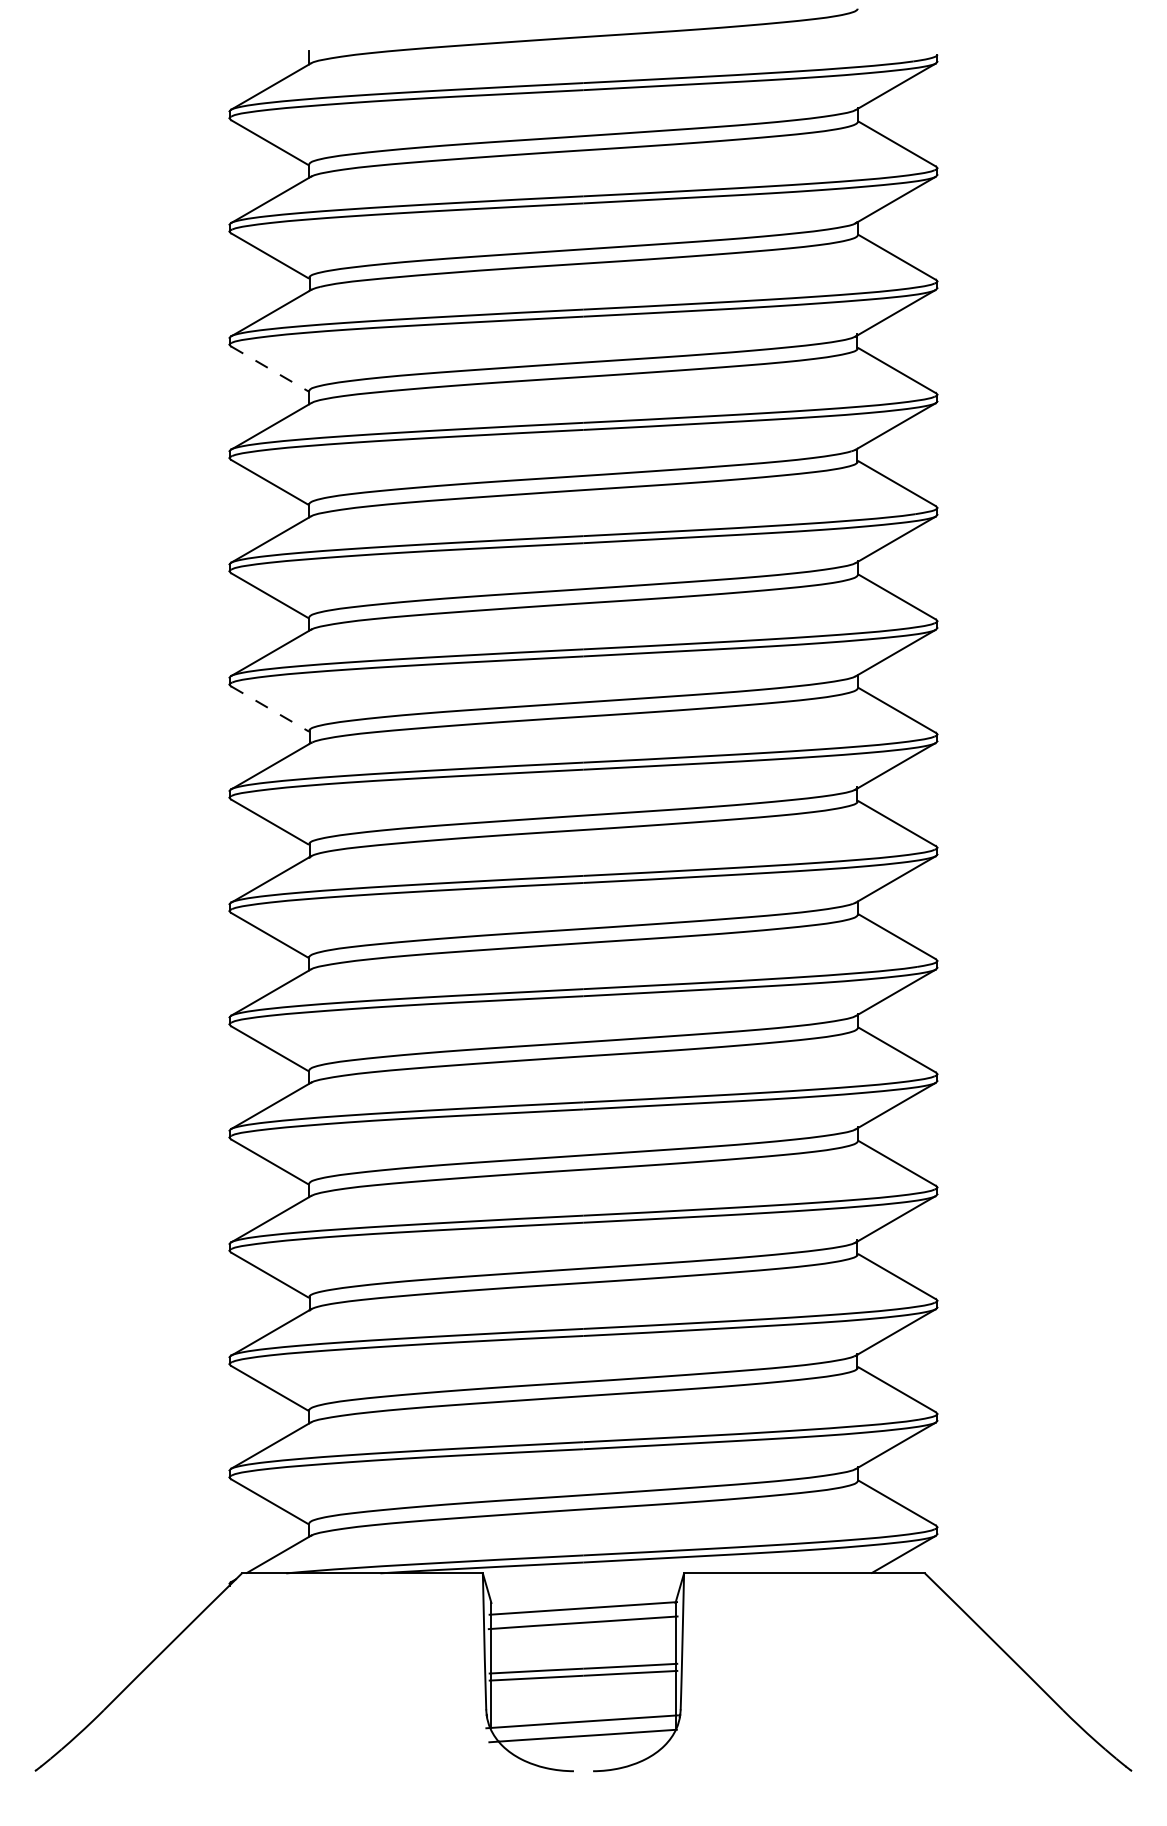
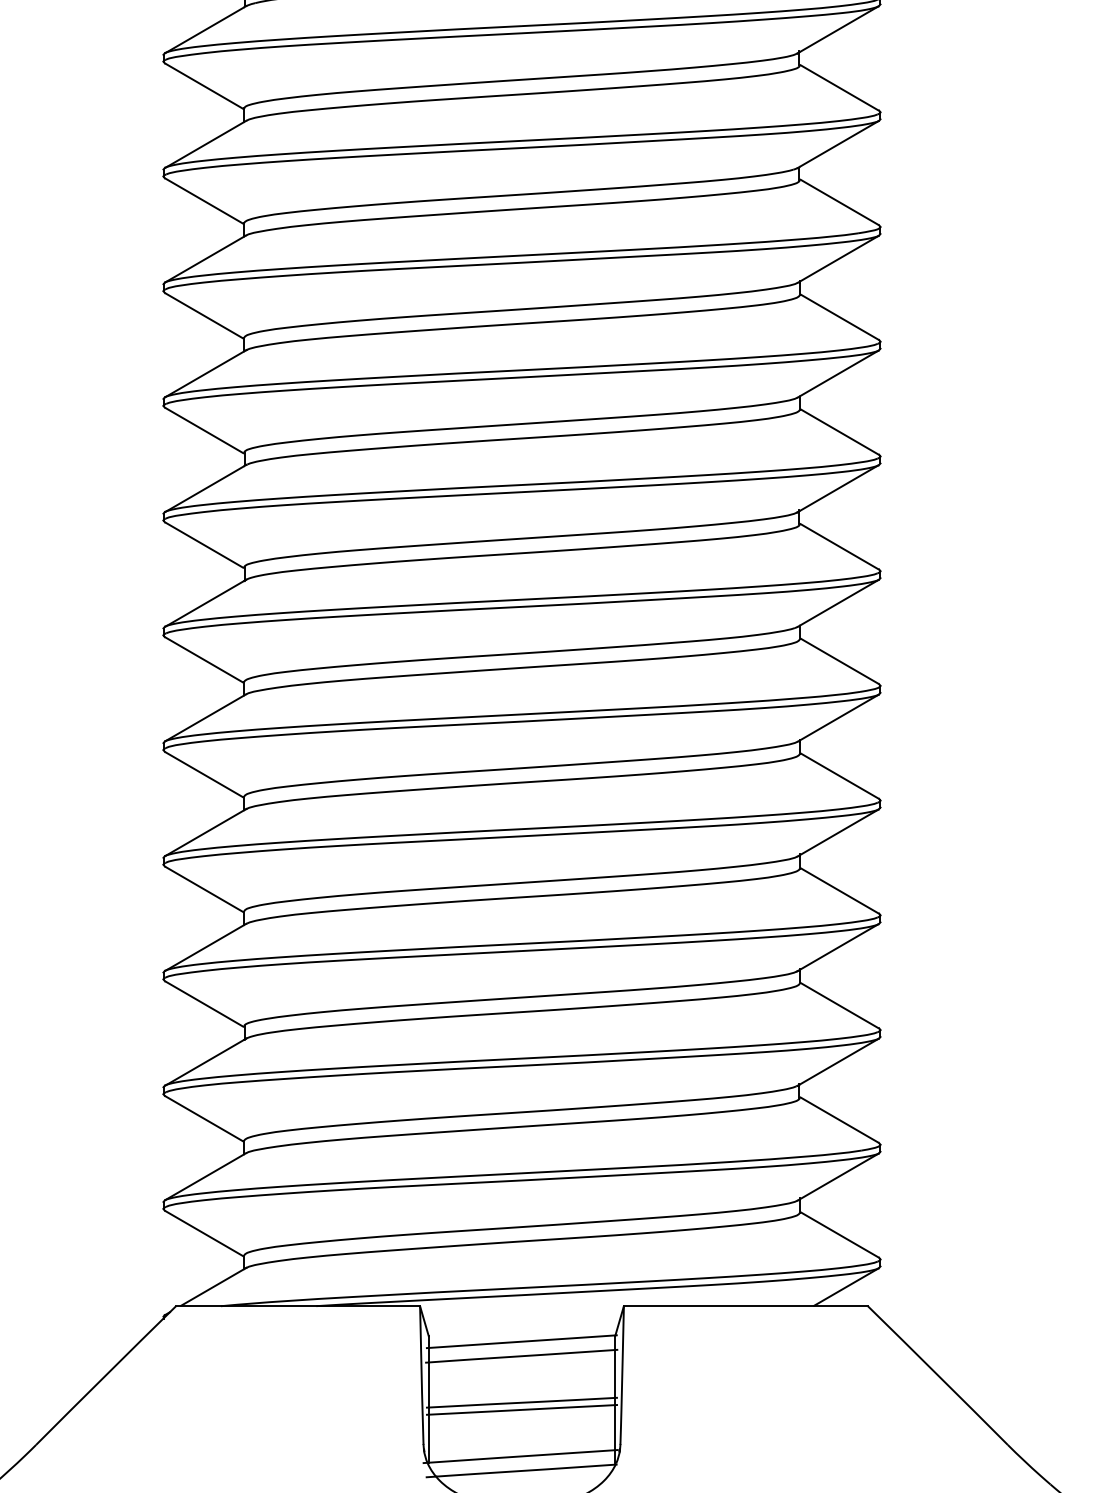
line: (270, 369) -> (204, 86), dashed -> solid
line: (270, 709) -> (204, 431), dashed -> solid

